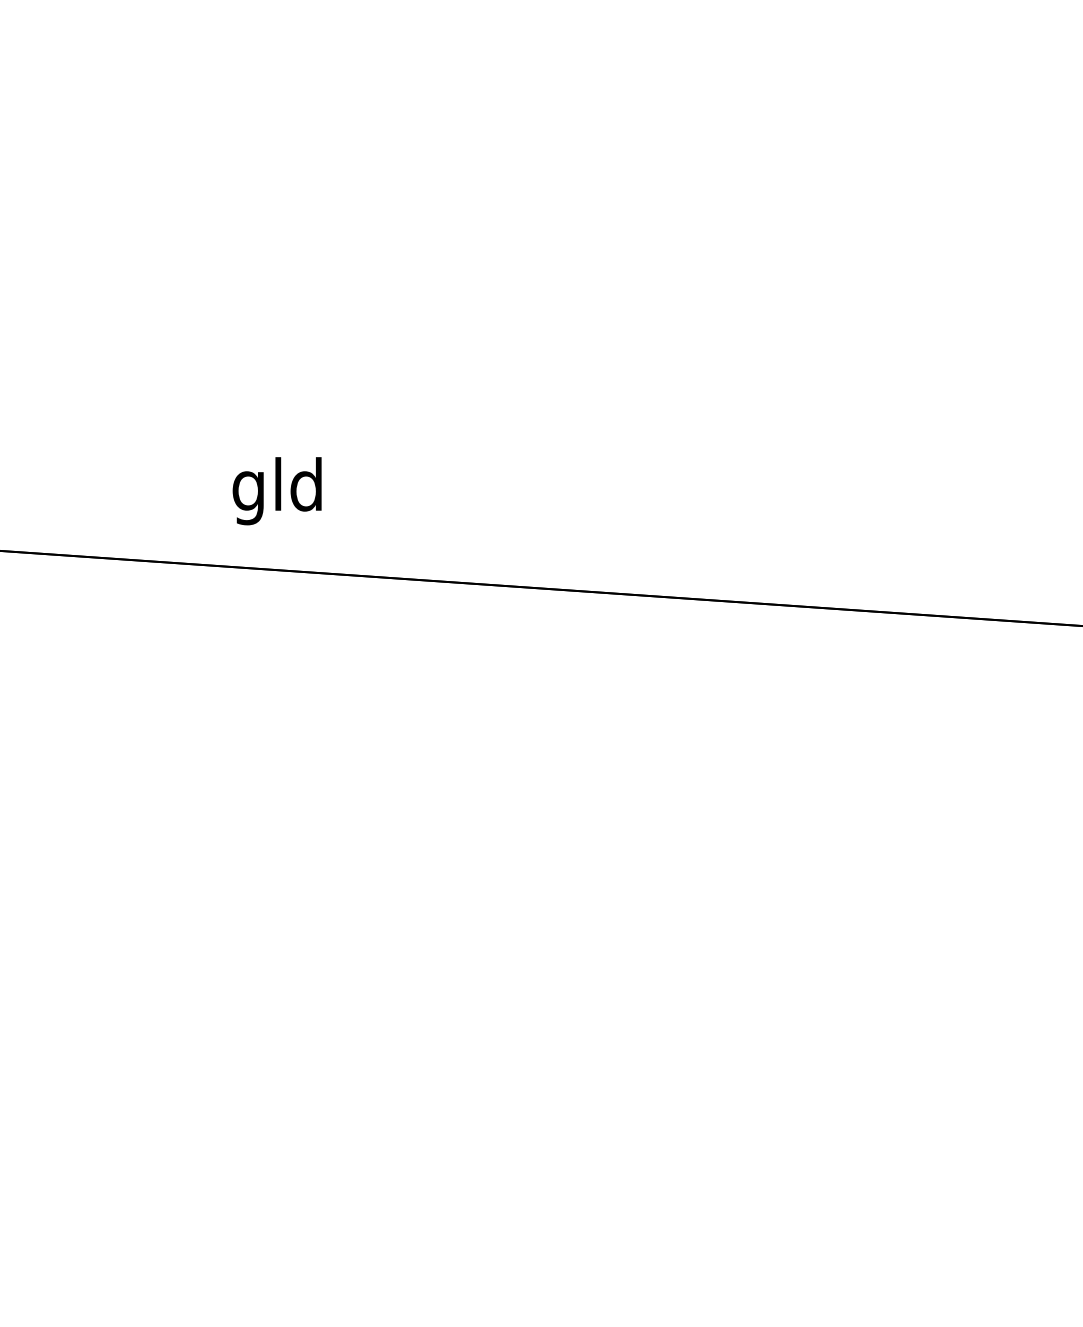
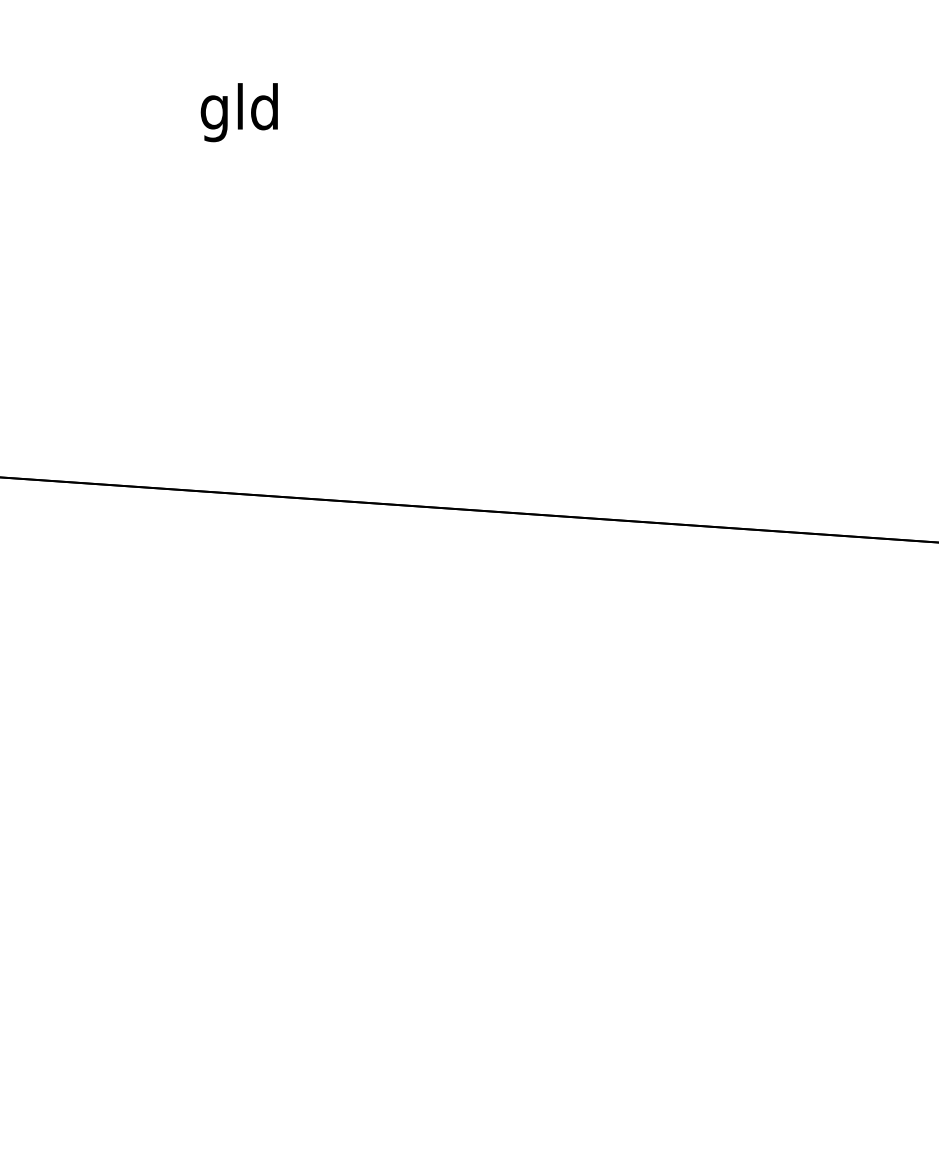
text: (276, 491) -> (238, 112), moved

